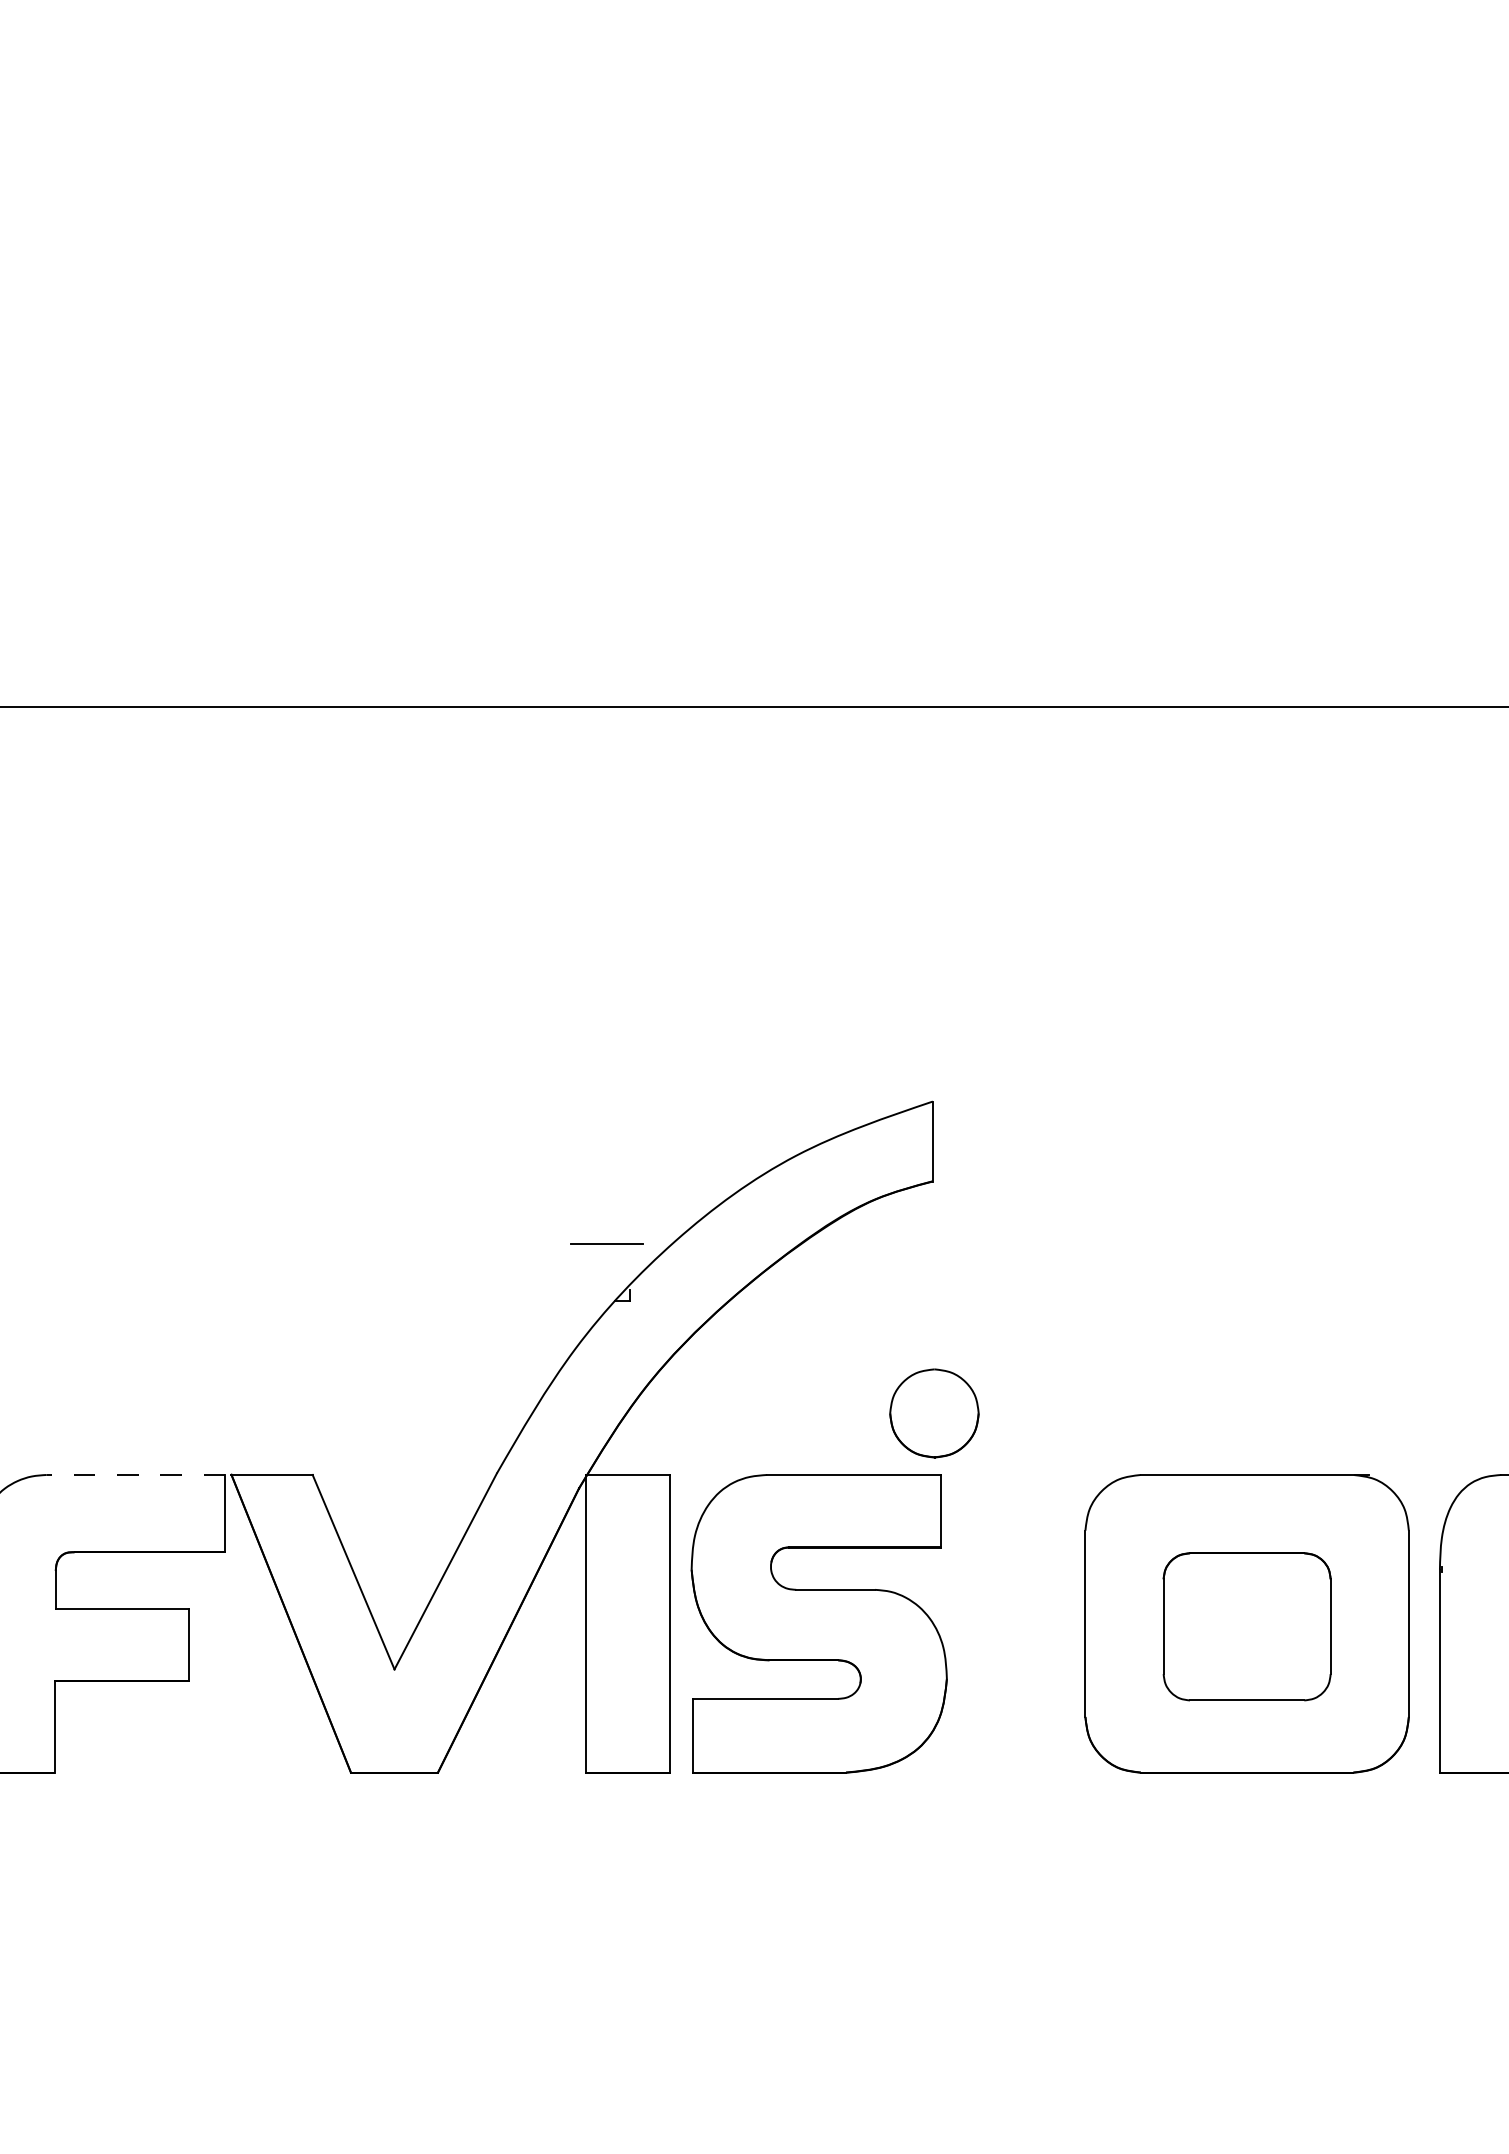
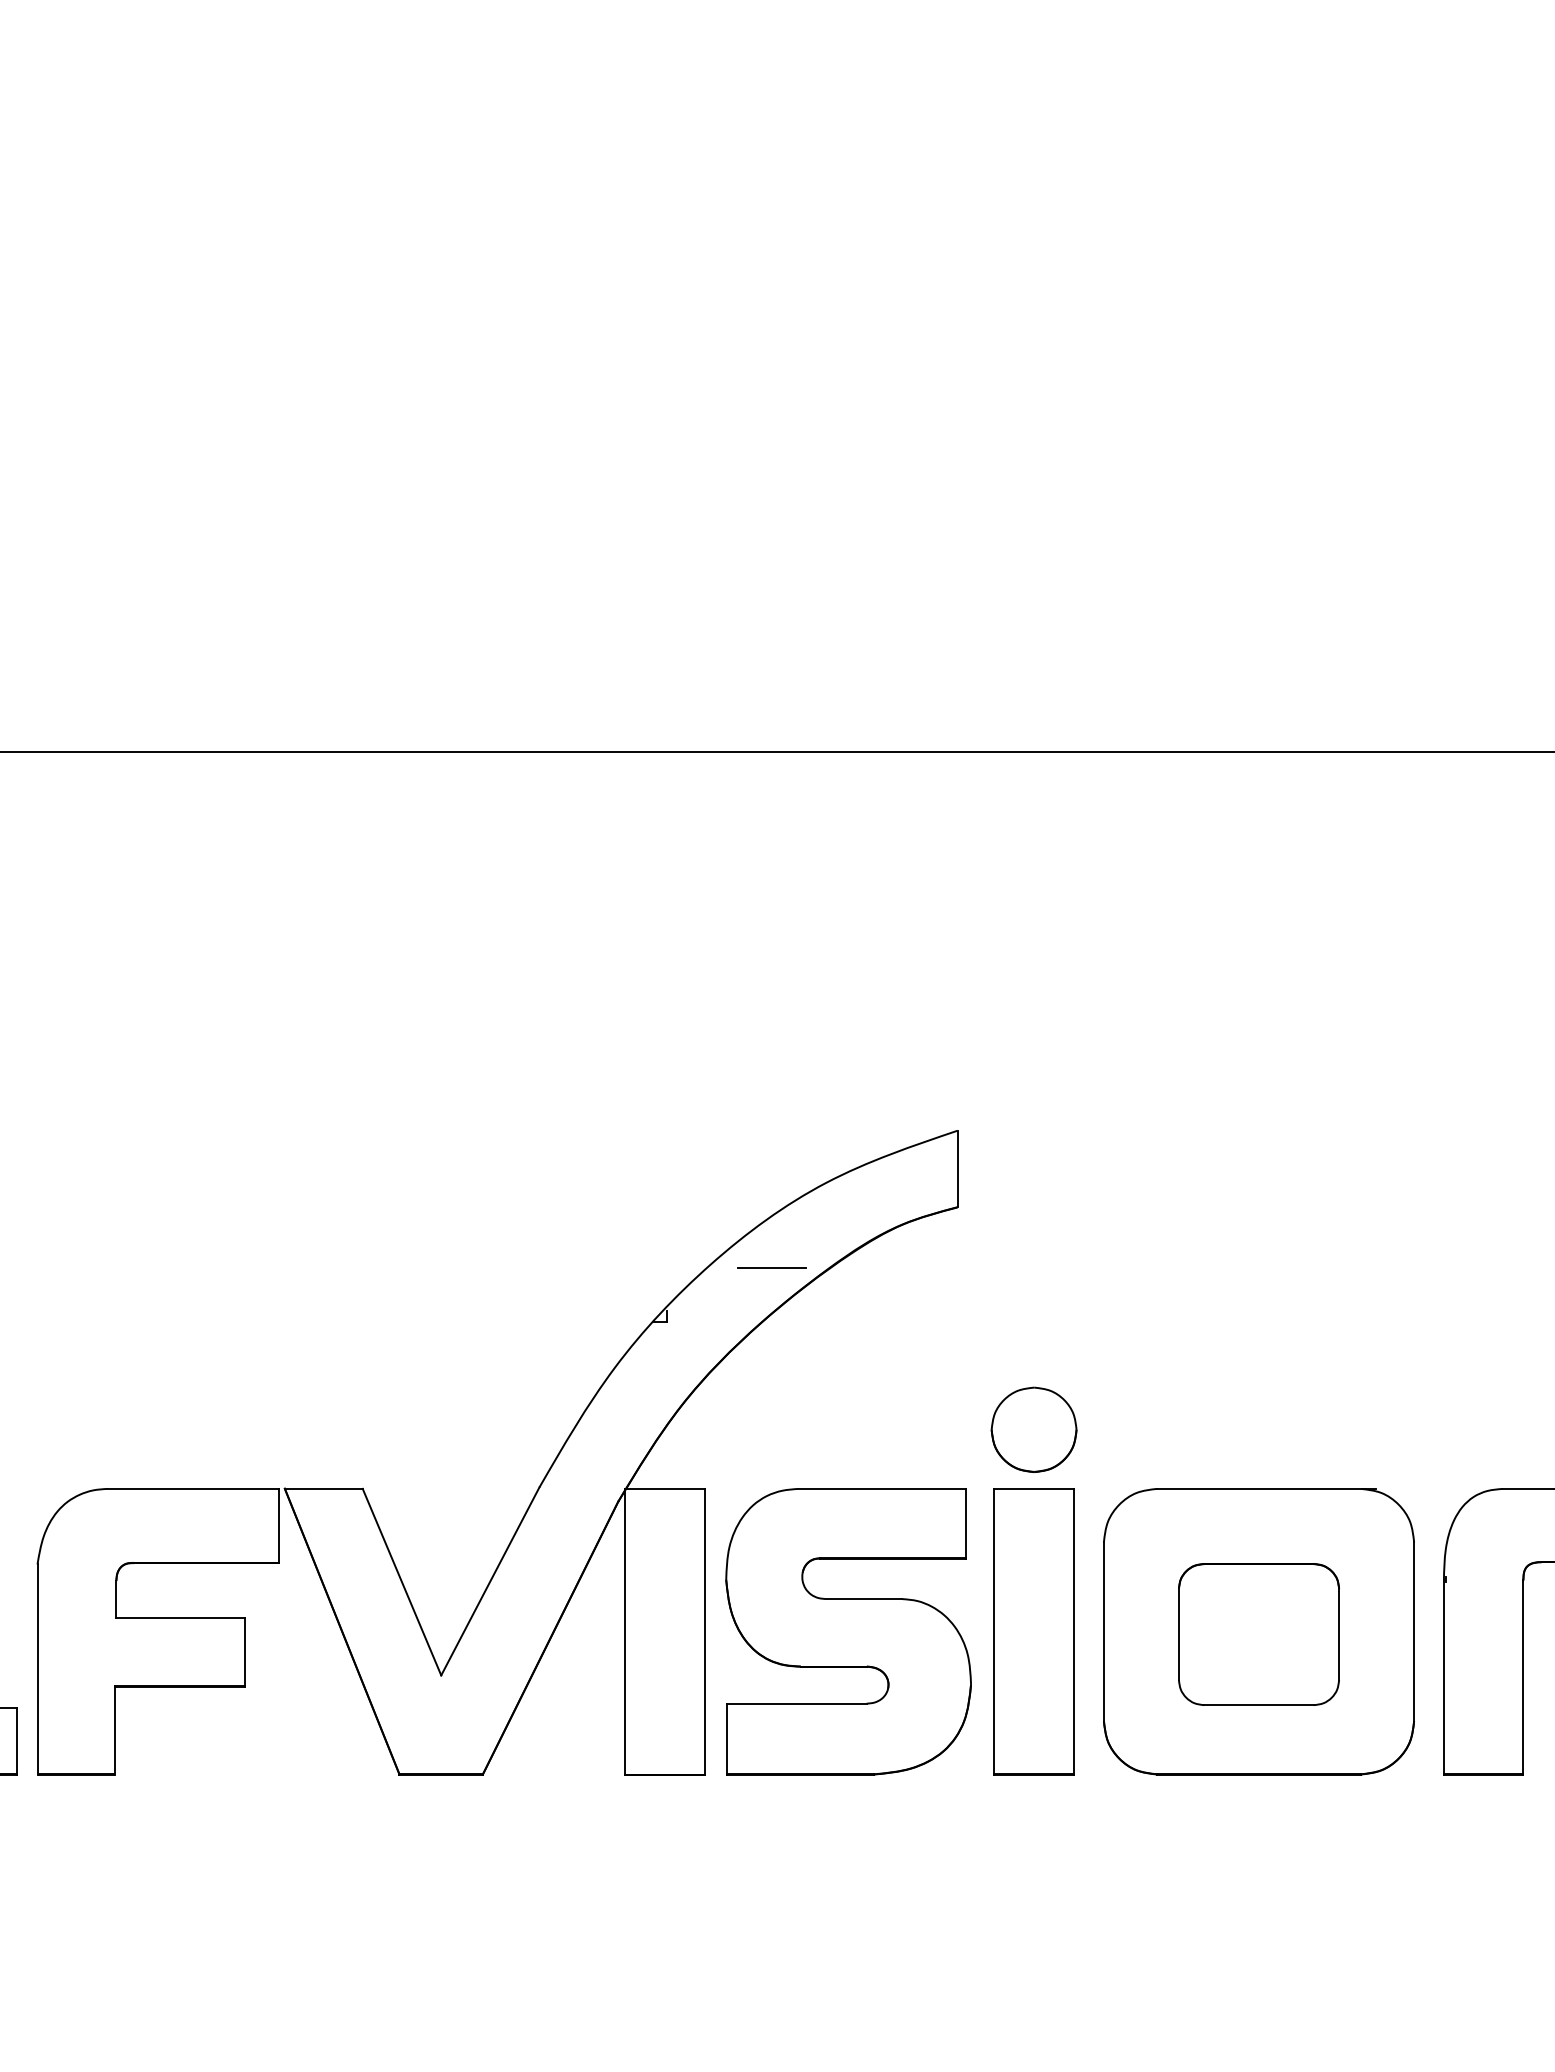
line: (606, 1244) -> (771, 1267), moved
part: (933, 1413) -> (1033, 1429), moved
line: (136, 1474) -> (193, 1488), dashed -> solid
part: (1012, 1623) -> (1033, 1631), added

